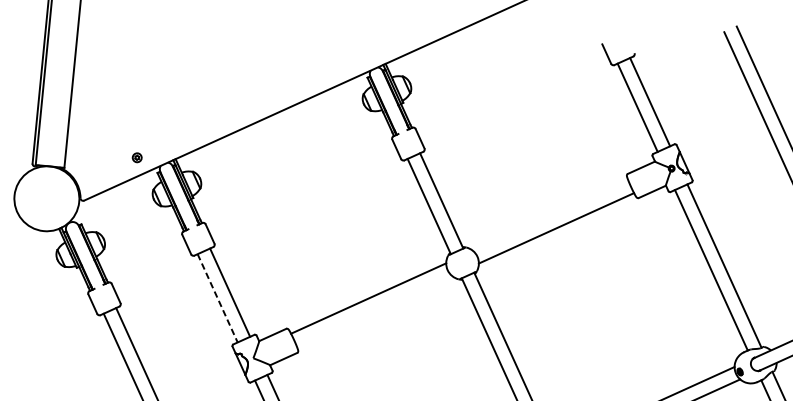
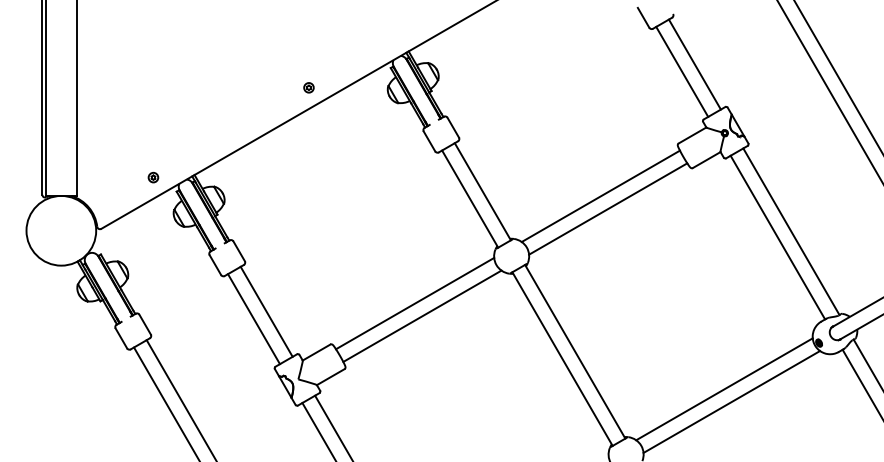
part: (289, 88) -> (308, 87), added
line: (550, 216) -> (600, 196), added
line: (218, 298) -> (254, 319), dashed -> solid
line: (374, 310) -> (422, 315), added

